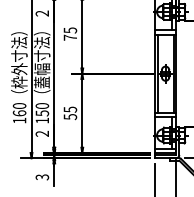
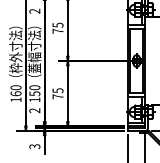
text: (69, 116) -> (57, 96), 55 -> 75

